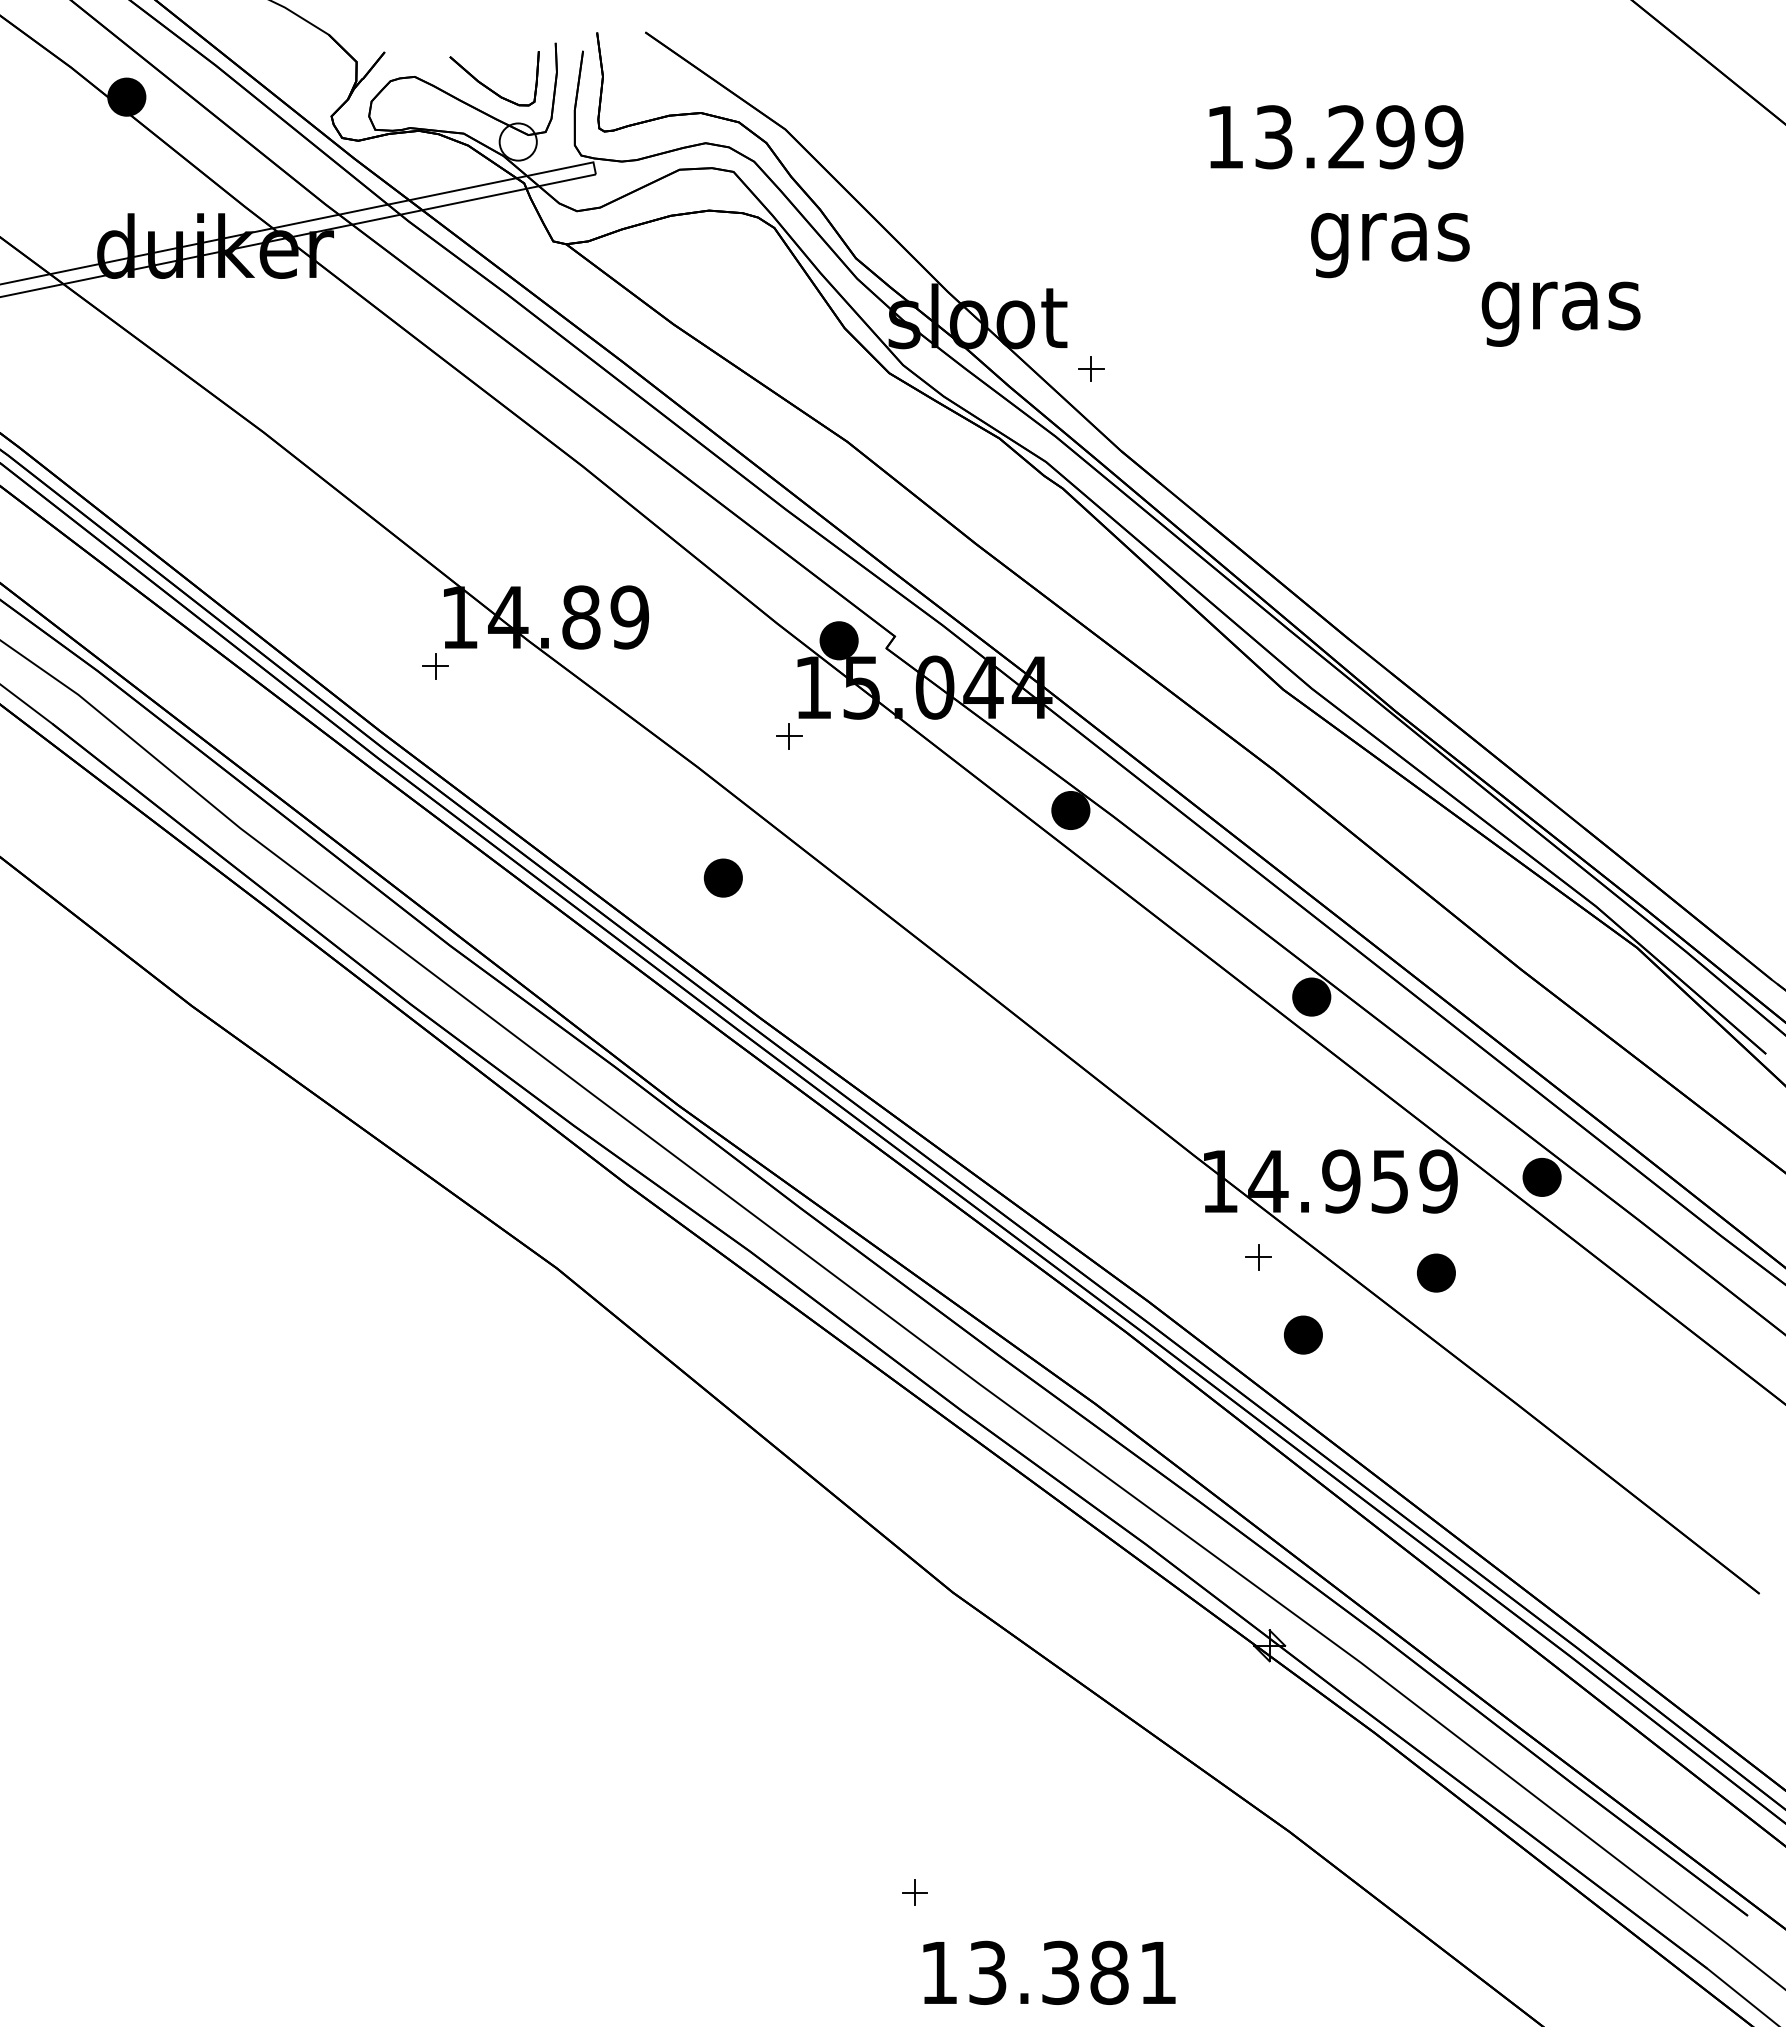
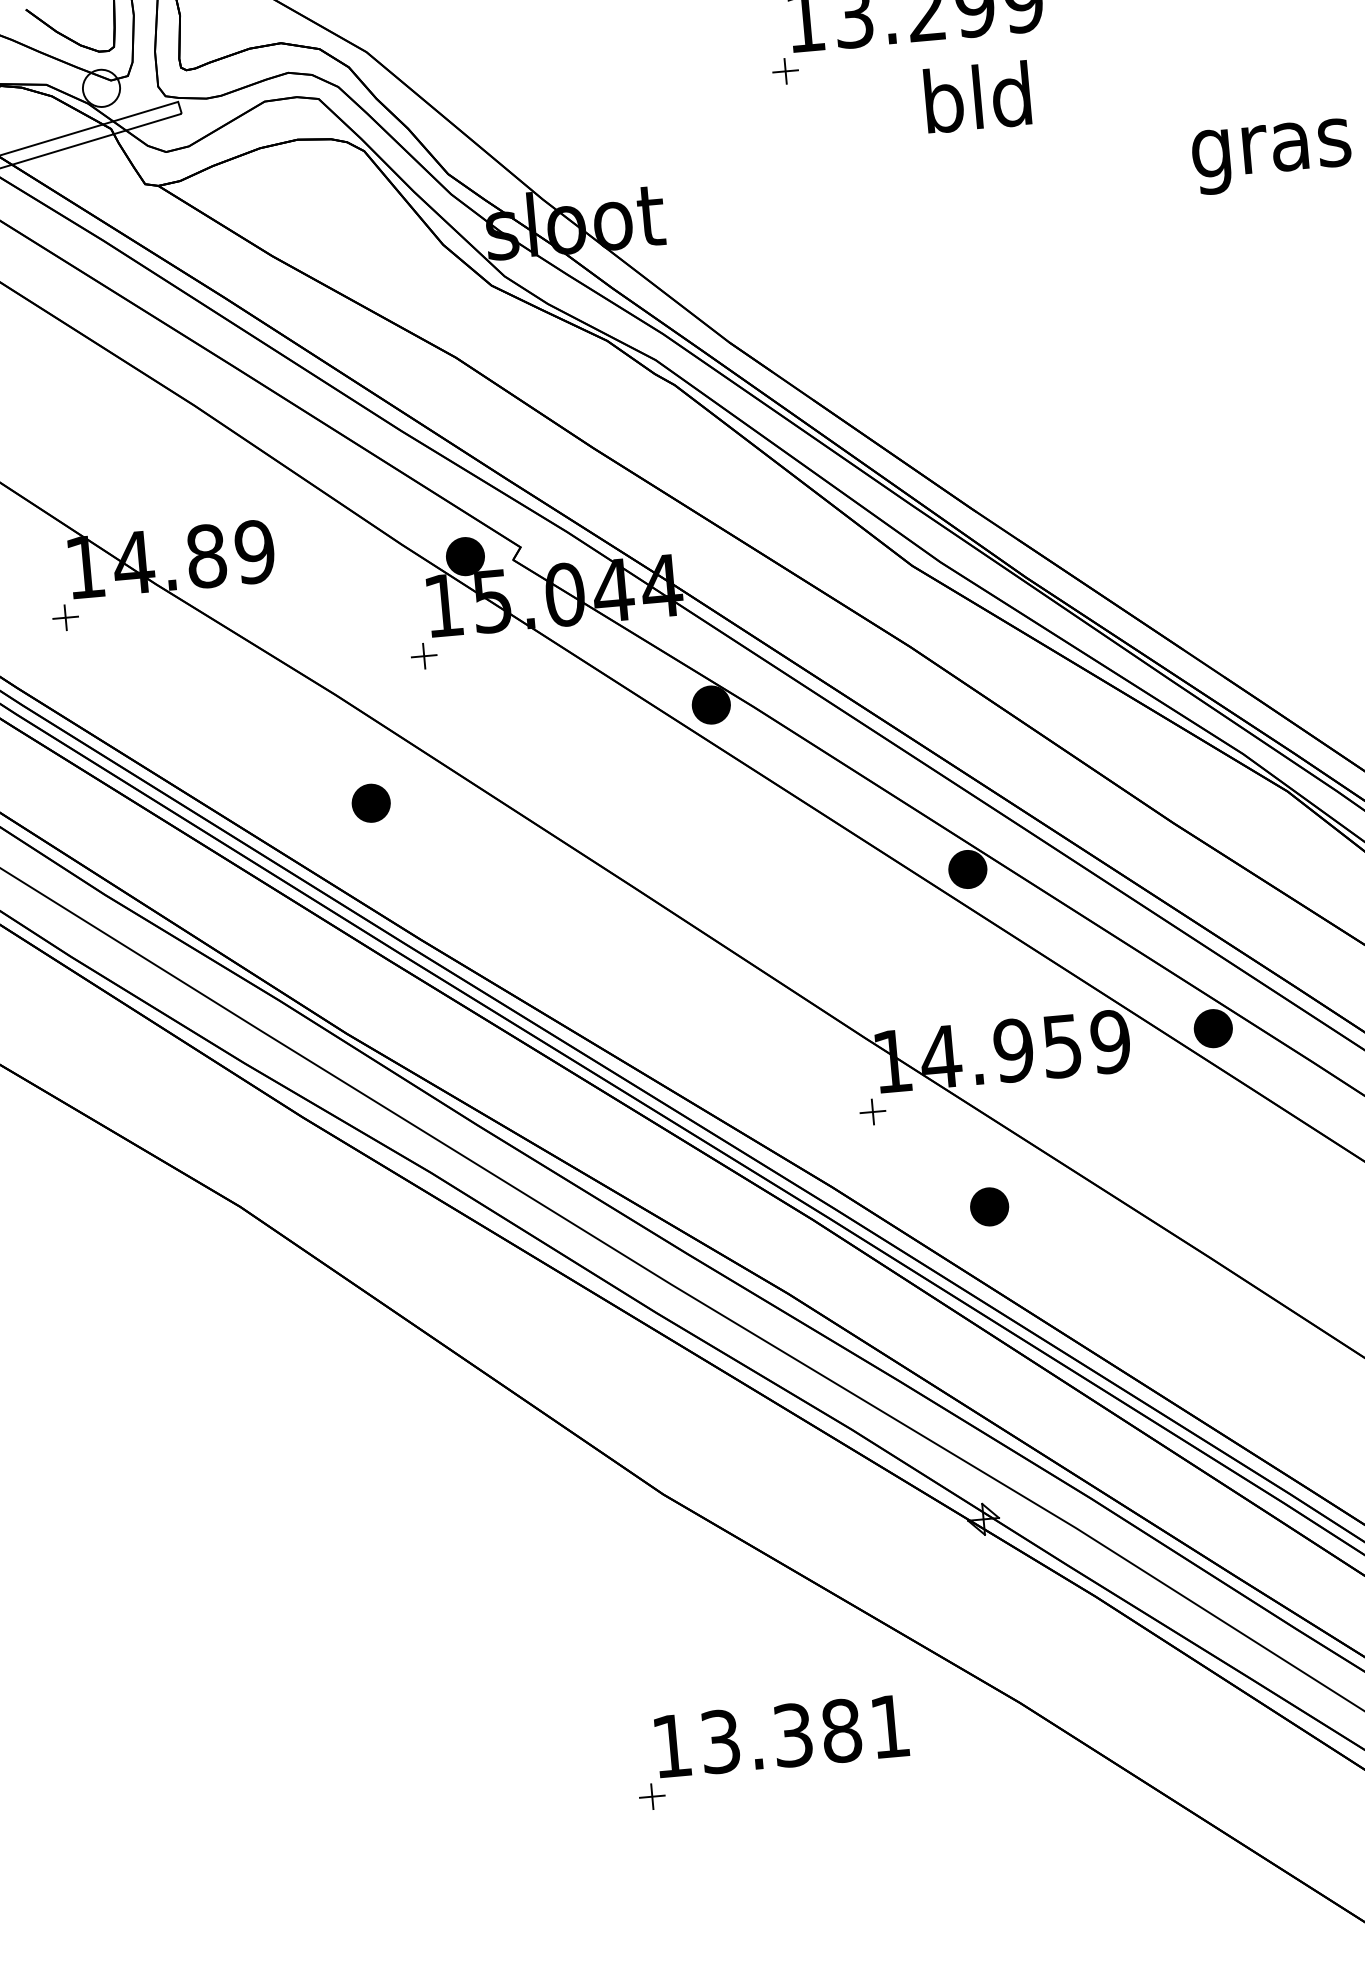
text: (1390, 237) -> (978, 105), gras -> bld
text: (1560, 313) -> (1271, 156), moved
part: (1091, 368) -> (785, 70), moved
part: (1258, 1257) -> (872, 1112), moved
part: (1436, 1272) -> (1116, 1132), removed
text: (1049, 1972) -> (781, 1735), moved

